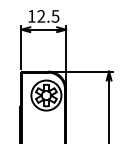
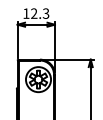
text: (56, 15) -> (46, 12), 12.5 -> 12.3

